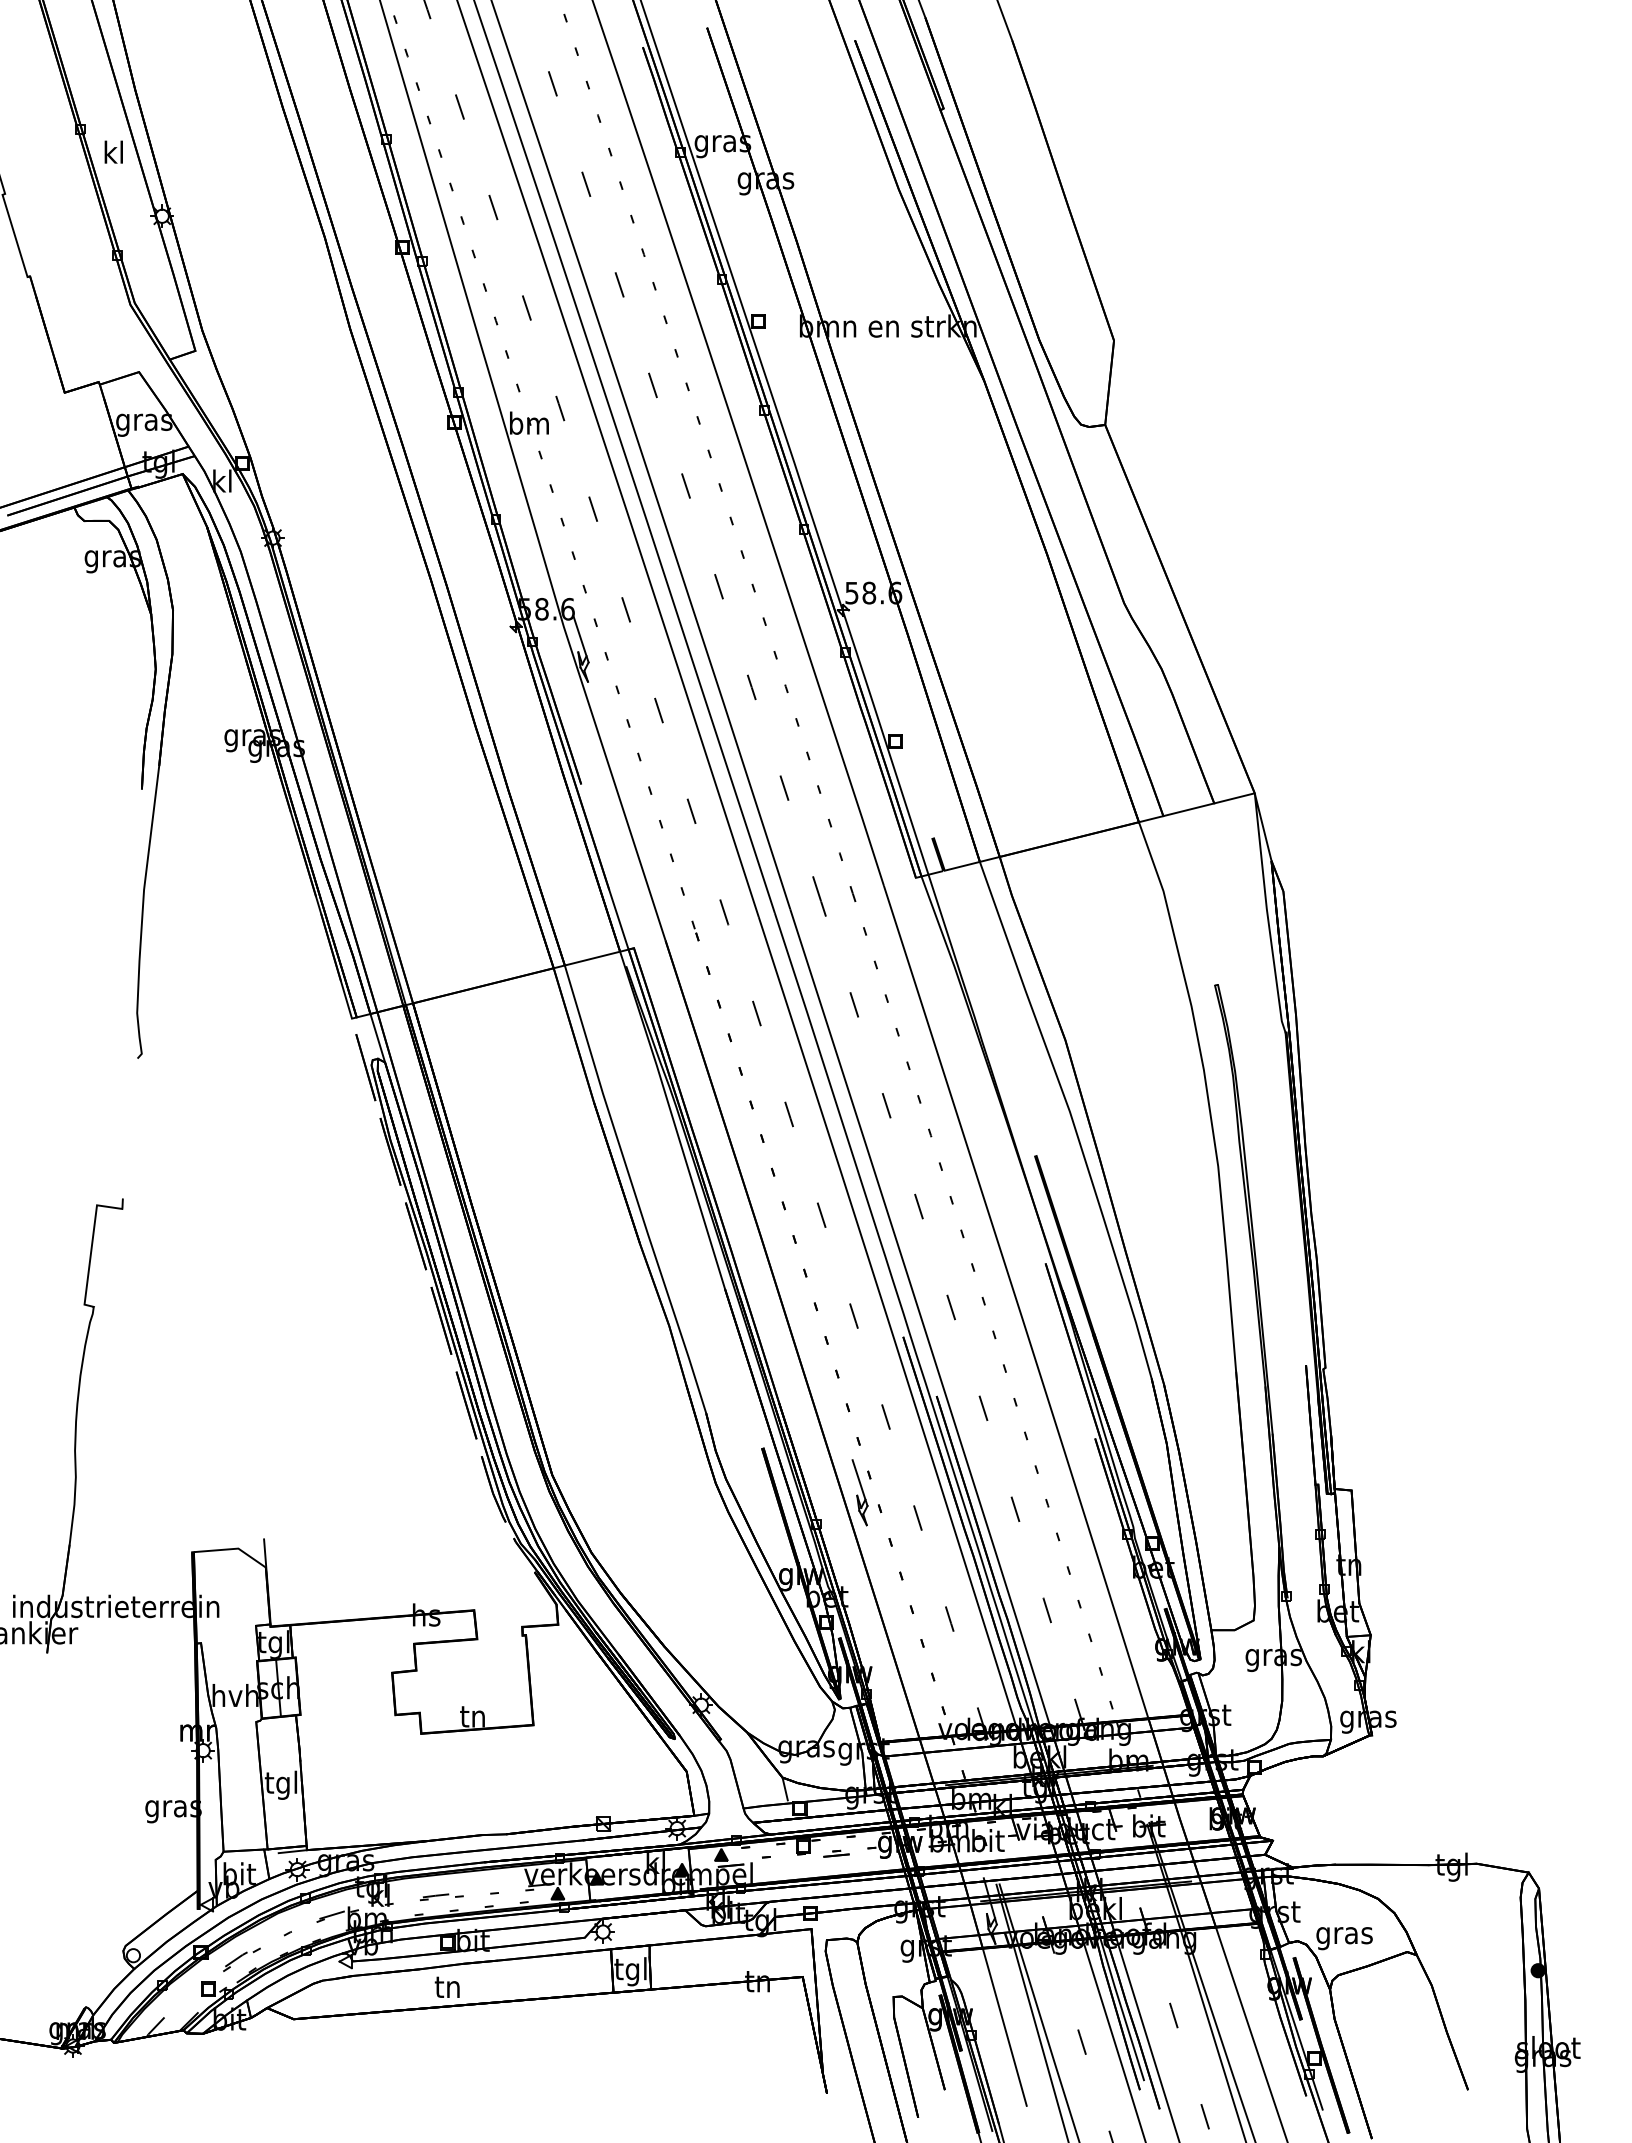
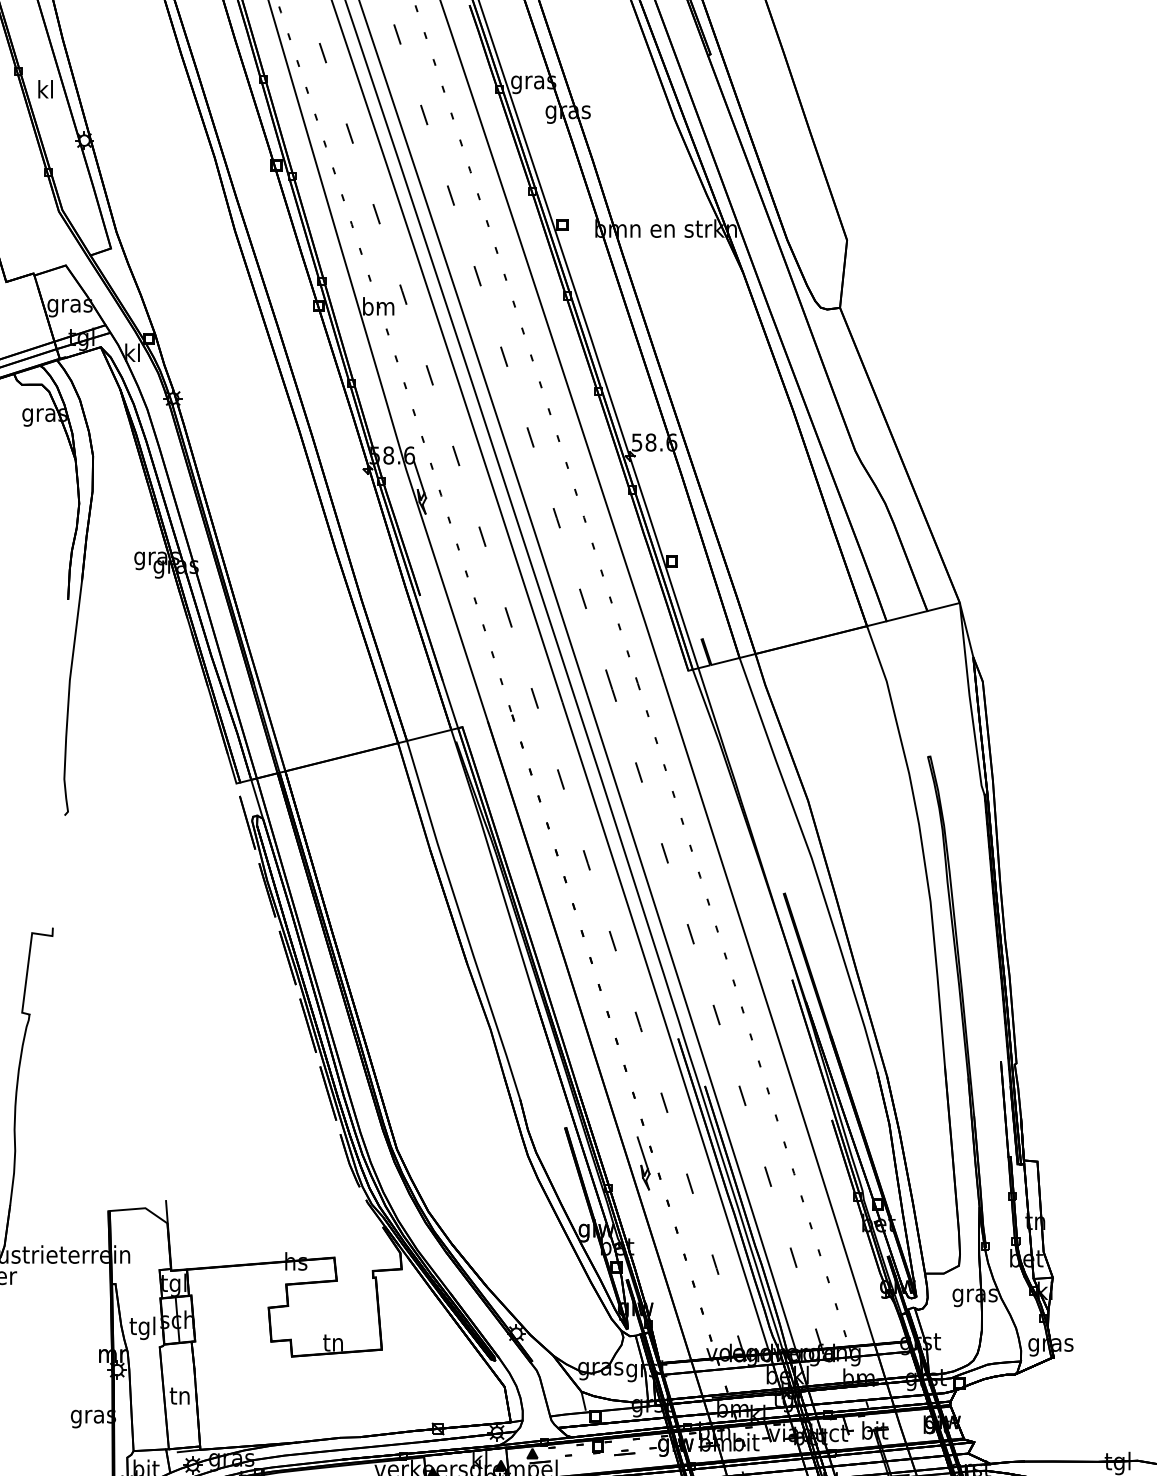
text: (235, 1698) -> (143, 1328), hvh -> tgl
text: (280, 1784) -> (179, 1397), tgl -> tn

